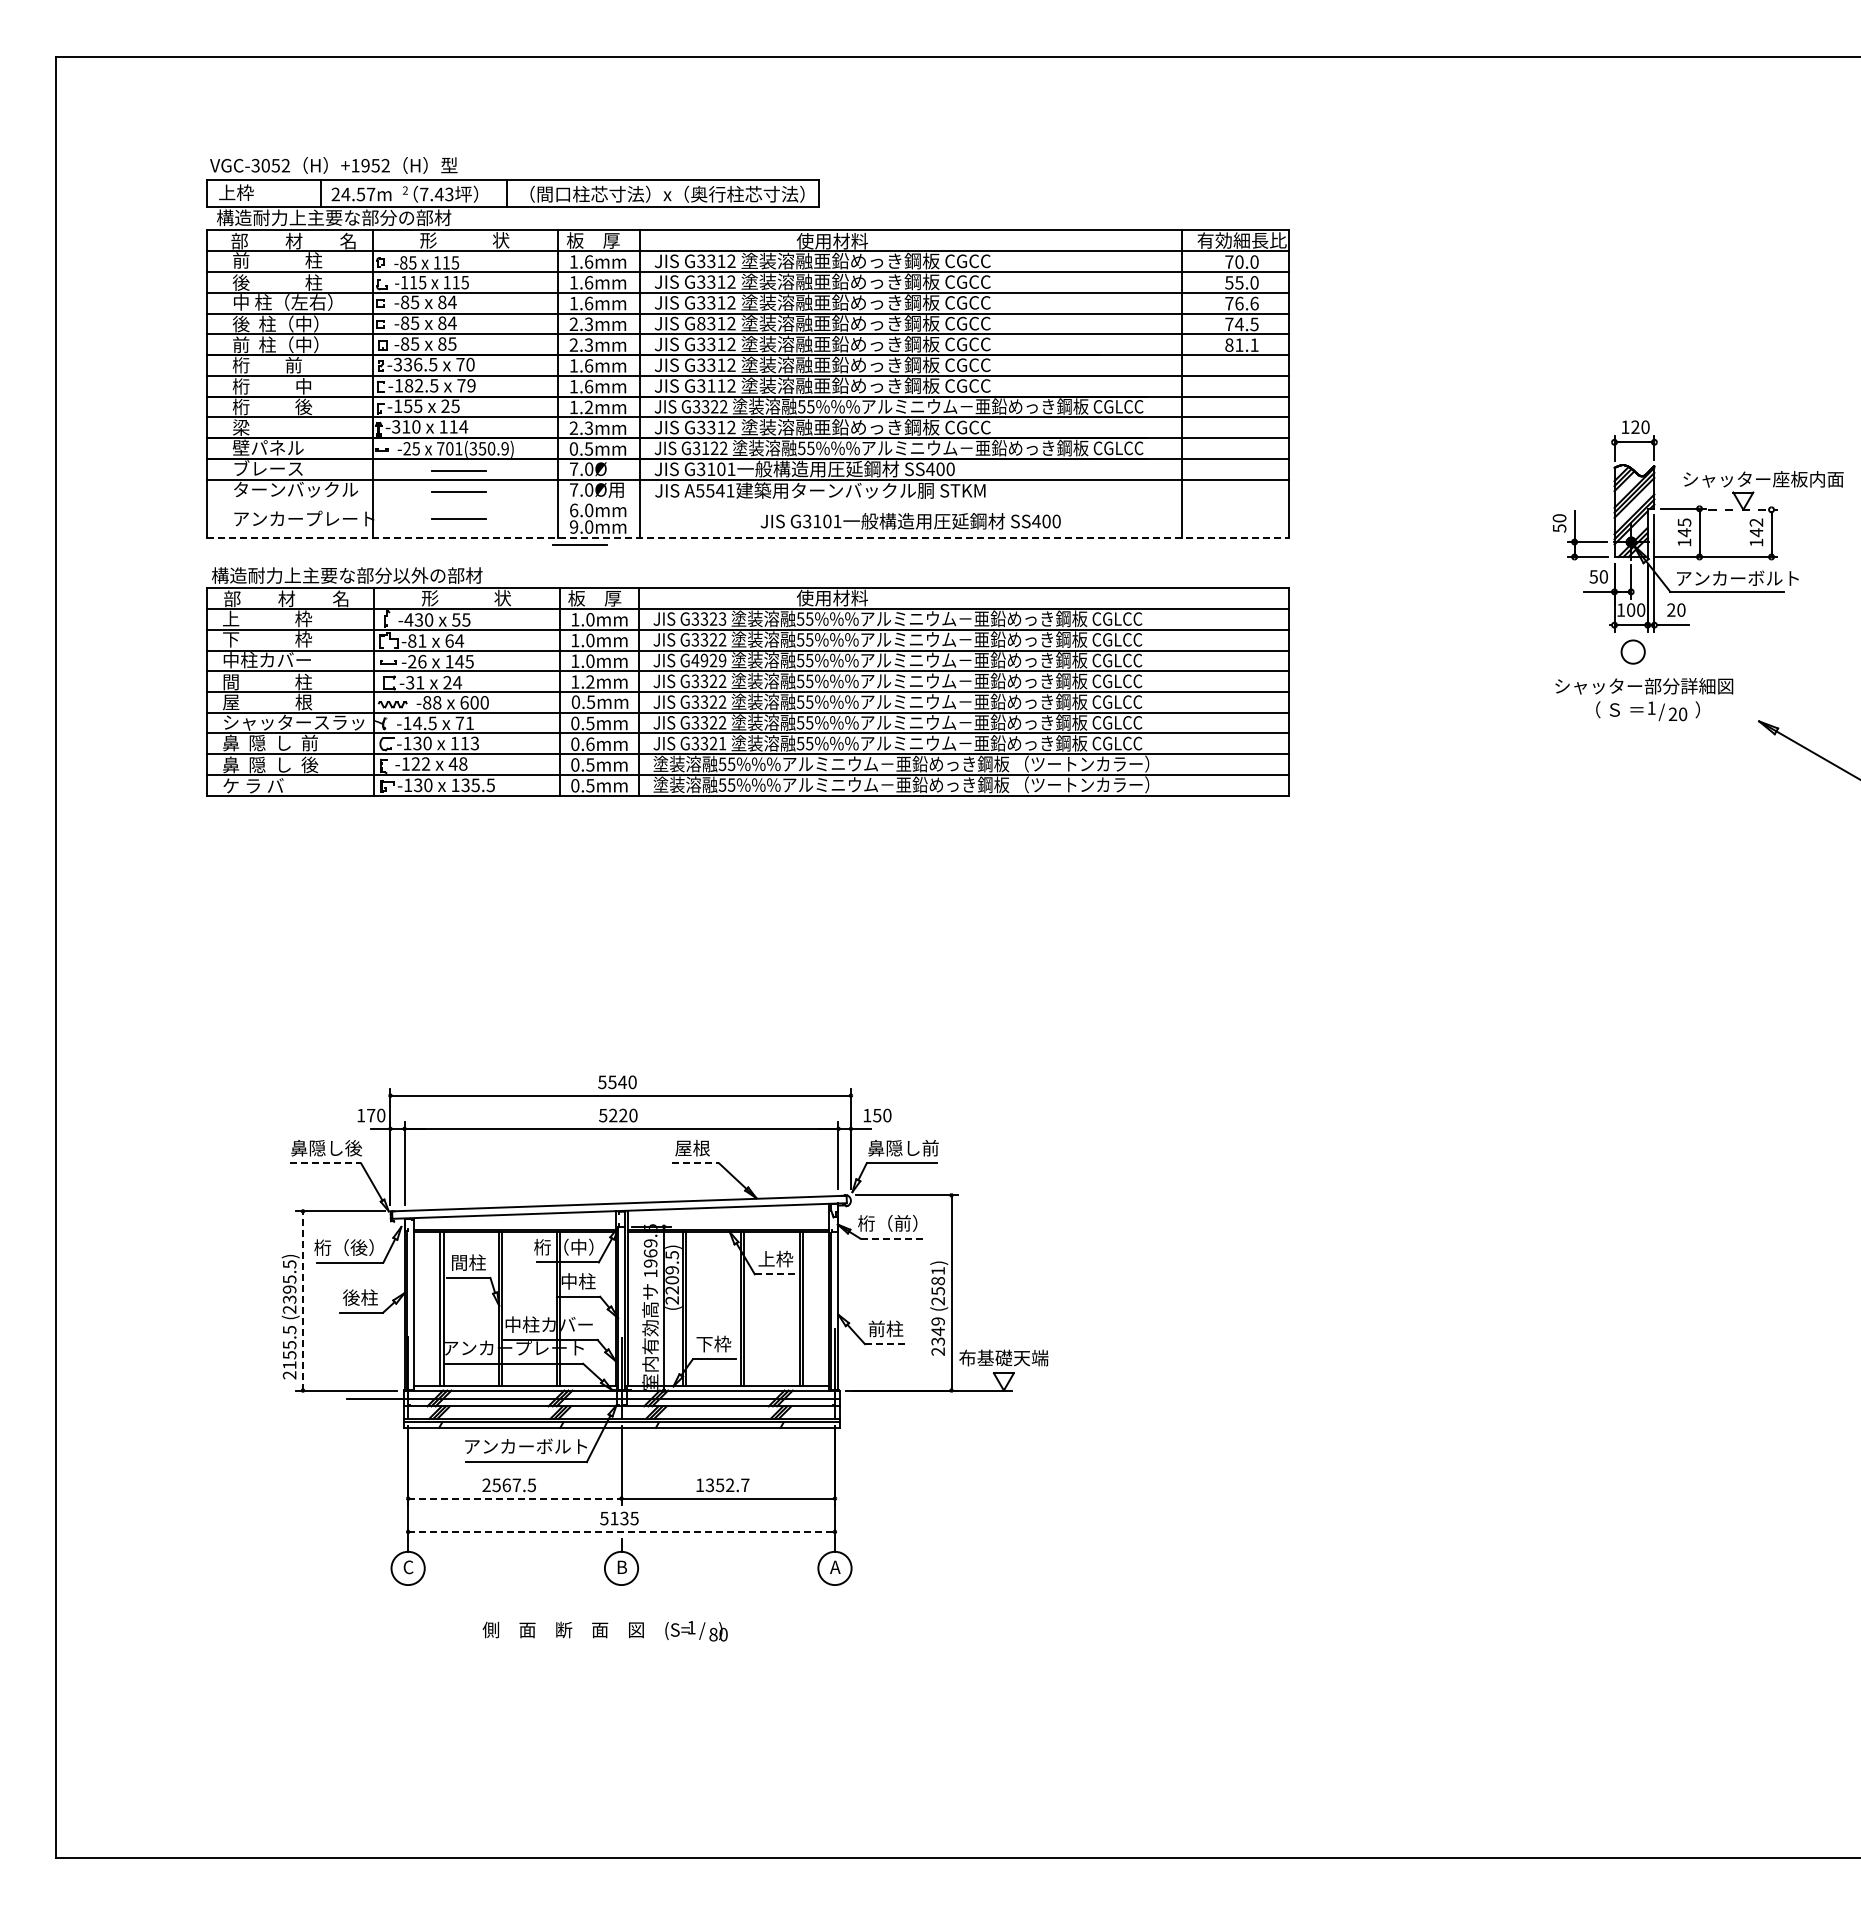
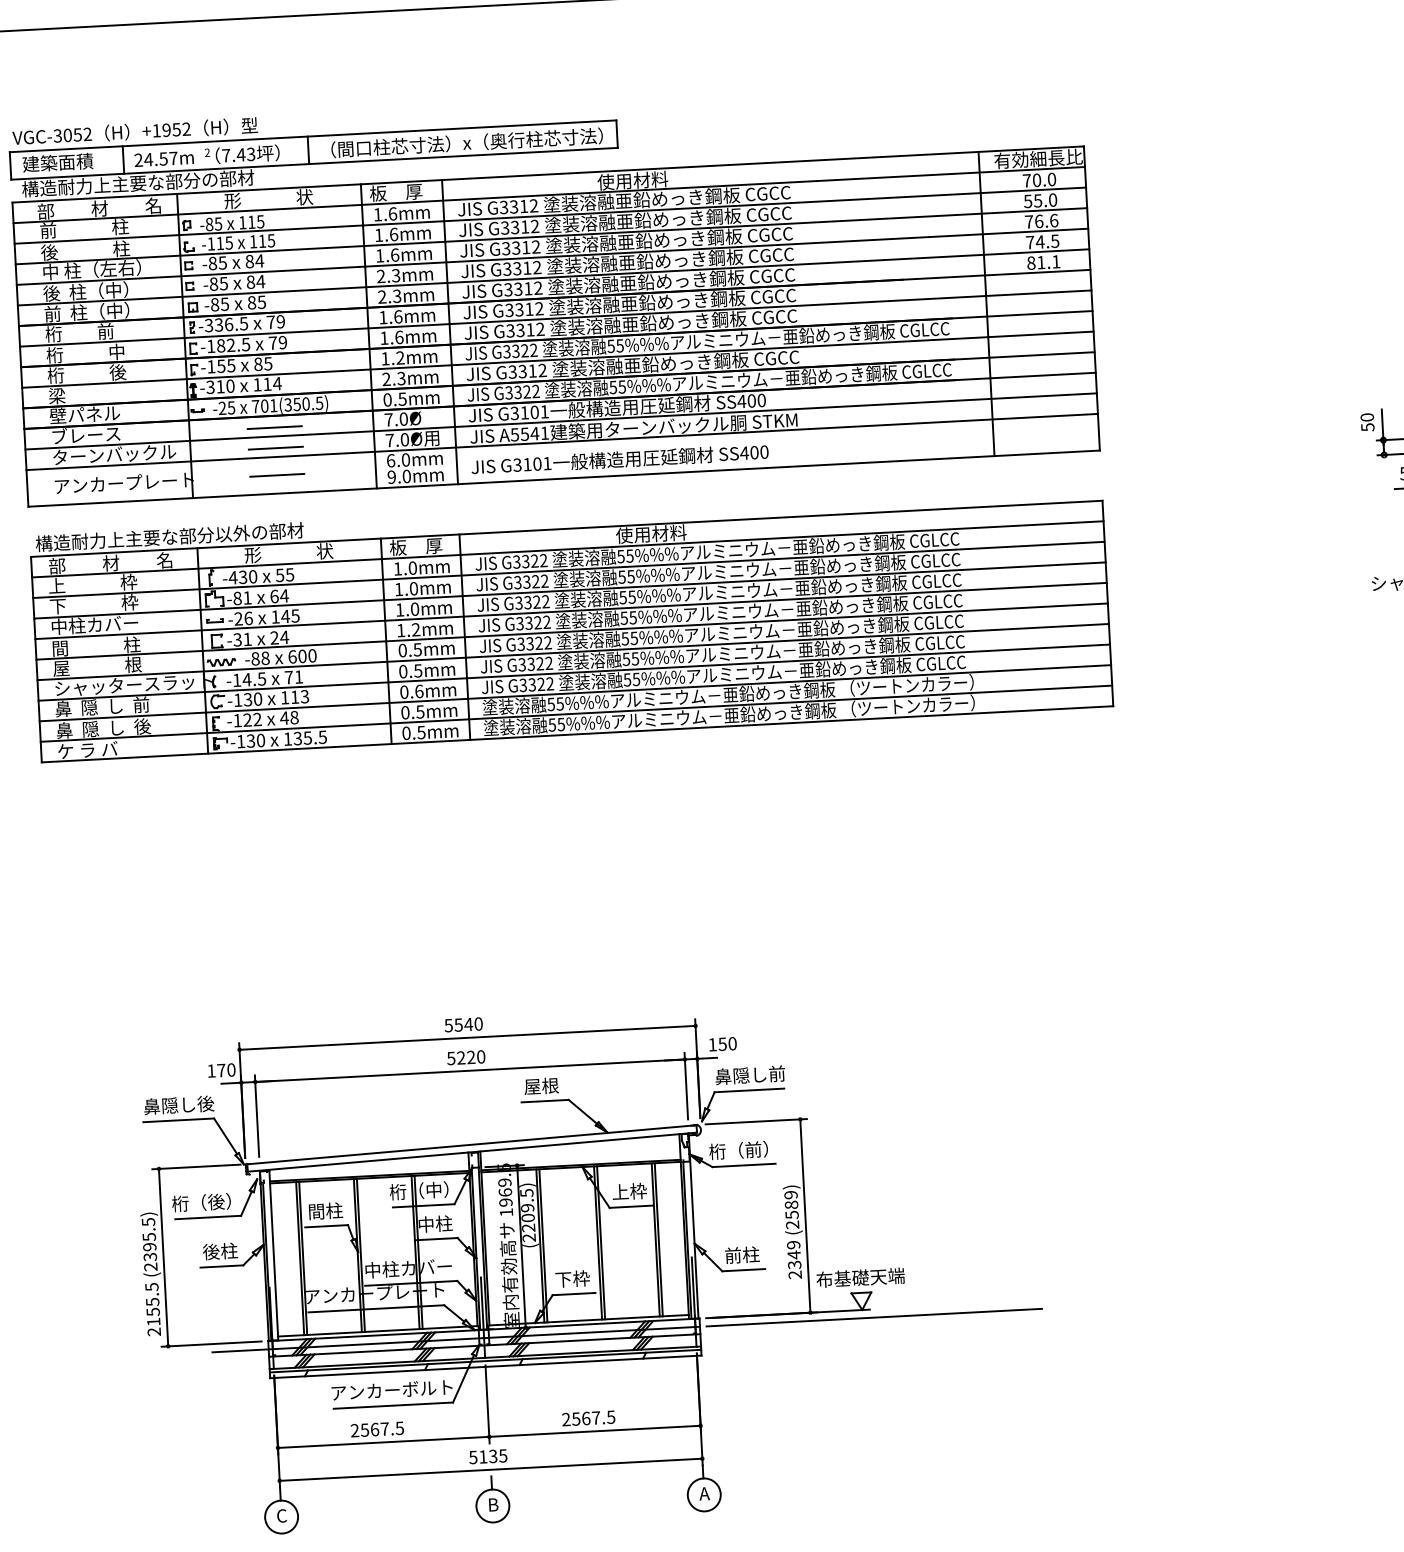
text: (254, 192) -> (58, 162), 上枠 -> 建築面積
text: (701, 323) -> (507, 269), G8312 -> G3312
text: (470, 364) -> (280, 321), 70 -> 79
text: (711, 385) -> (520, 329), G3112 -> G3312
text: (445, 406) -> (258, 364), 25 -> 85
text: (504, 448) -> (318, 403), 701(350.9) -> 701(350.5)
text: (705, 448) -> (517, 392), G3122 -> G3322
line: (747, 500) -> (562, 441), added
text: (910, 521) -> (619, 459), moved
line: (748, 537) -> (565, 478), dashed -> solid
line: (579, 544) -> (398, 494), removed
text: (722, 619) -> (543, 561), G3323 -> G3322
text: (708, 660) -> (531, 602), G4929 -> G3322
text: (722, 743) -> (550, 683), G3321 -> G3322
line: (325, 1163) -> (178, 1120), dashed -> solid
line: (695, 1163) -> (545, 1101), dashed -> solid
line: (892, 1238) -> (744, 1165), dashed -> solid
text: (937, 1271) -> (790, 1195), (2581) -> (2589)
line: (776, 1274) -> (631, 1206), dashed -> solid
line: (303, 1300) -> (164, 1257), dashed -> solid
line: (886, 1344) -> (743, 1270), dashed -> solid
line: (1015, 1398) -> (874, 1317), added
text: (722, 1485) -> (588, 1418), 1352.7 -> 2567.5
line: (514, 1498) -> (383, 1442), dashed -> solid
line: (622, 1531) -> (491, 1469), dashed -> solid

